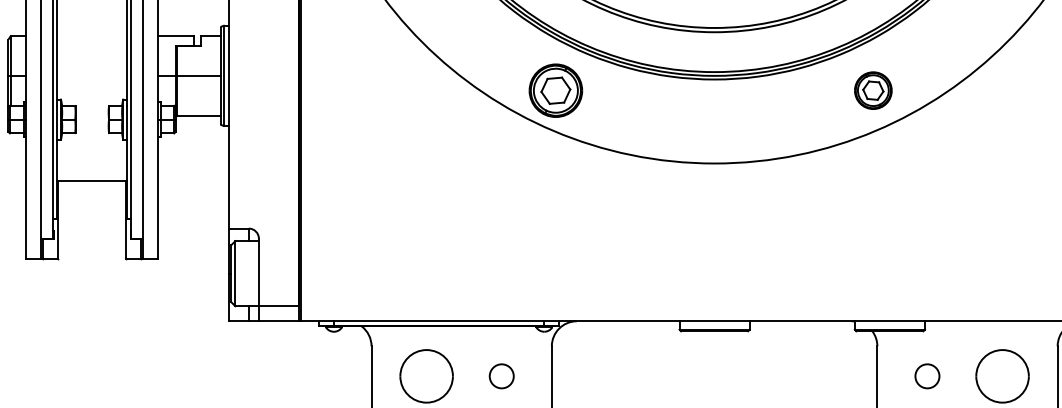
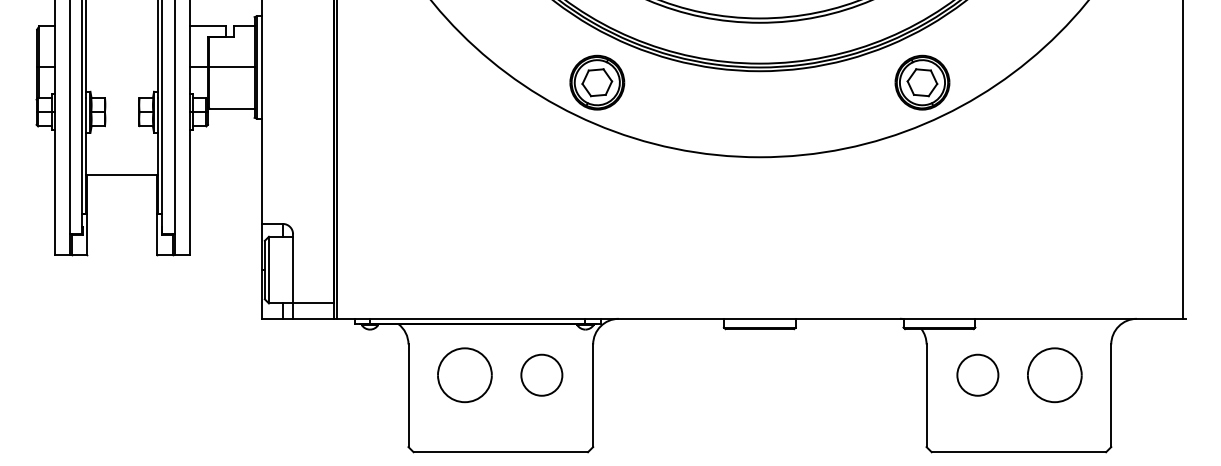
part: (873, 90) -> (922, 82), size x1.43
circle: (501, 375) -> (541, 374), size x1.67
circle: (927, 375) -> (977, 374), size x1.67

